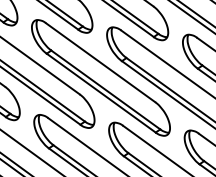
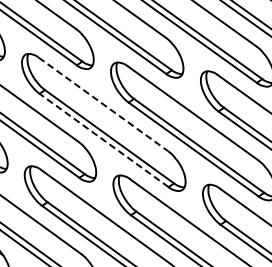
line: (100, 62) -> (103, 104), solid -> dashed
line: (101, 93) -> (104, 140), solid -> dashed

